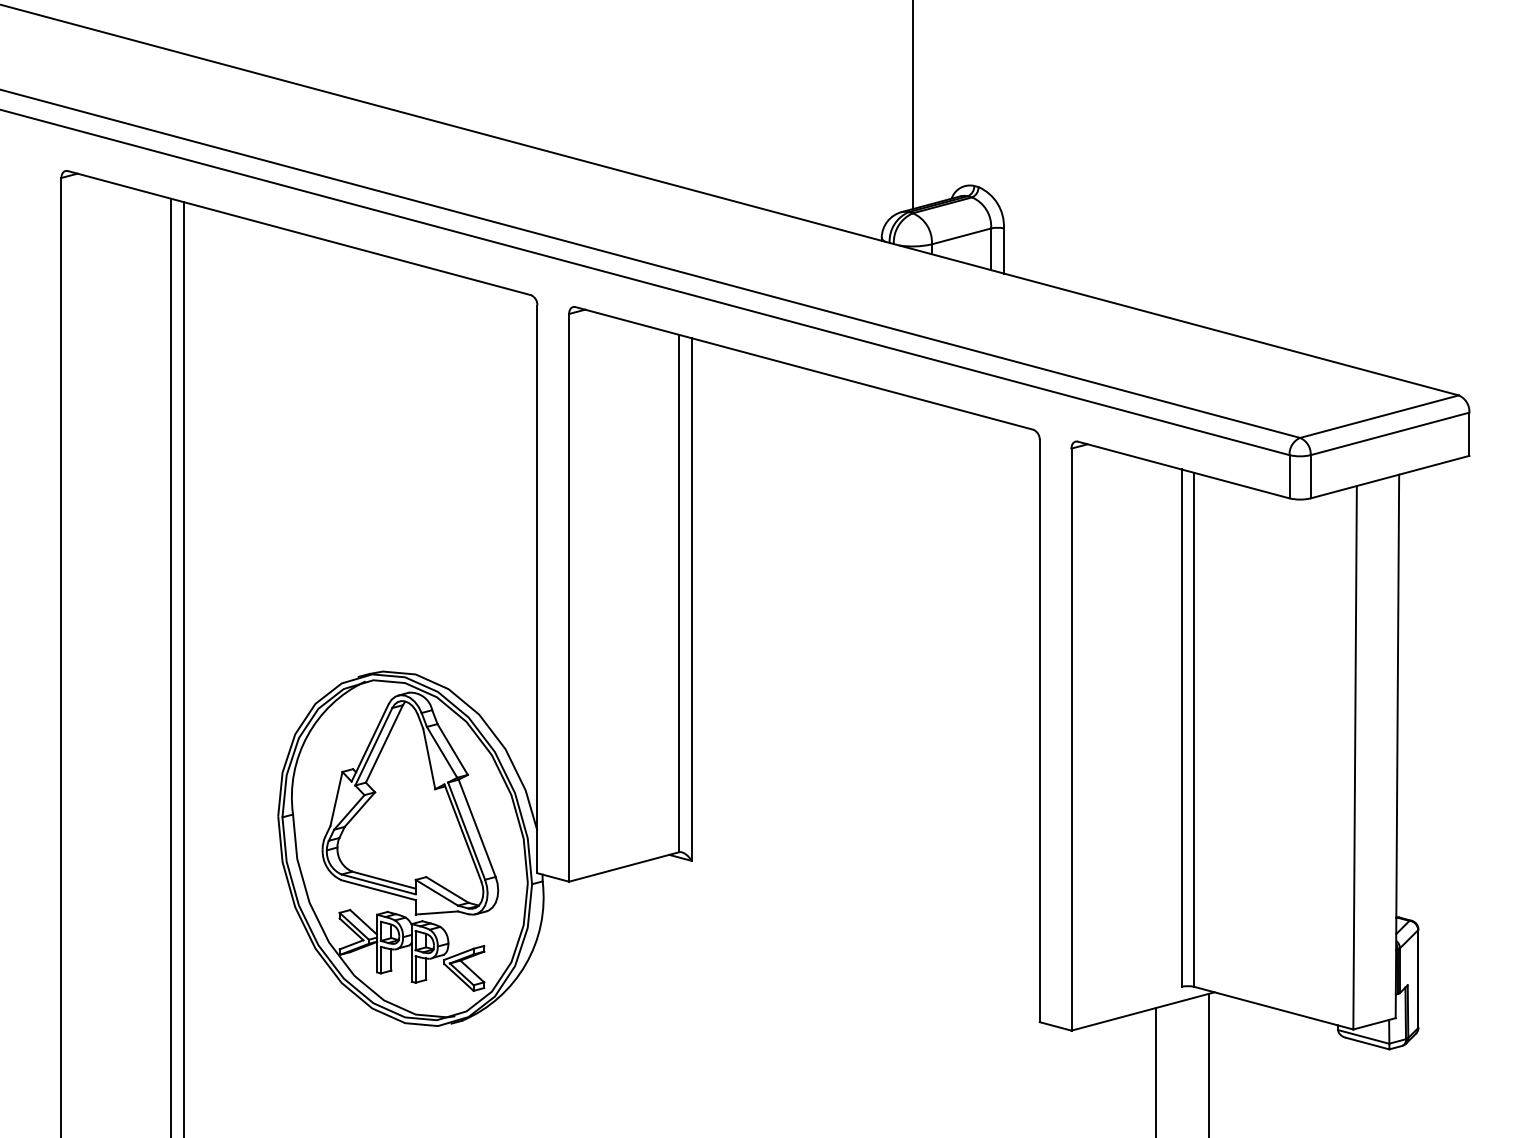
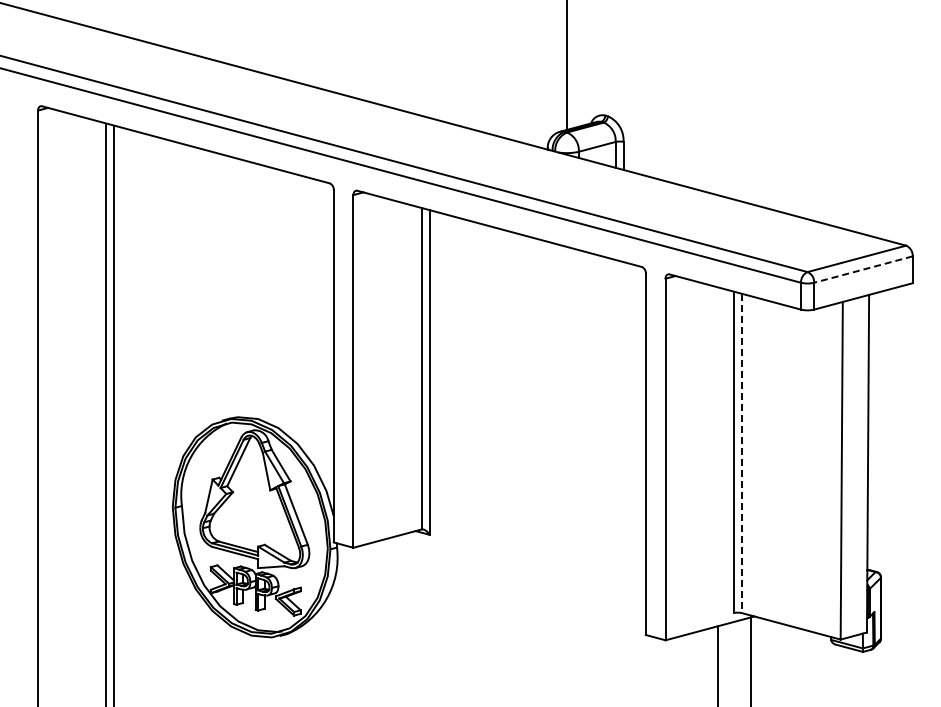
line: (1388, 433) -> (862, 269), solid -> dashed
line: (1193, 729) -> (741, 453), solid -> dashed

